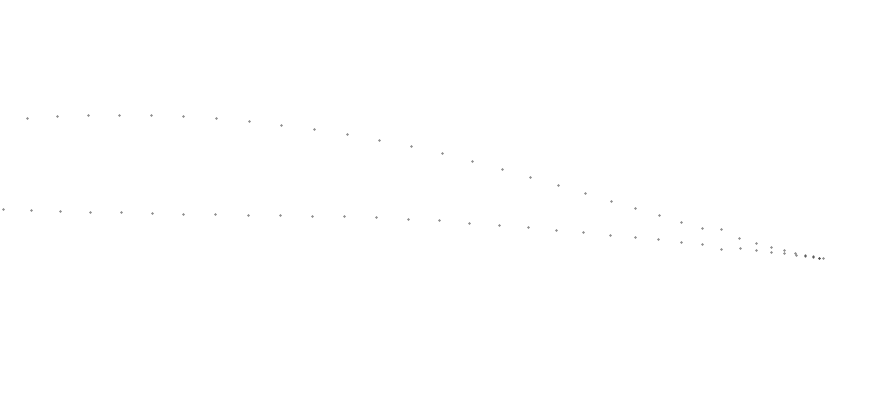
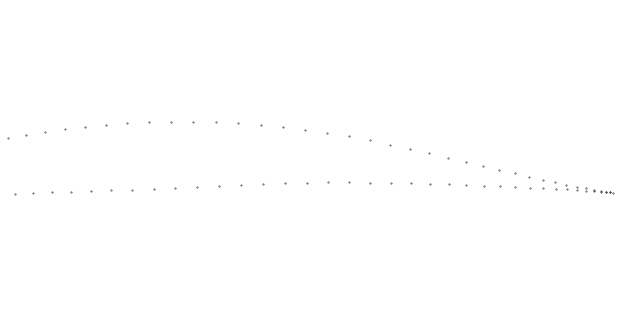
part: (722, 240) -> (543, 184), size x0.62

